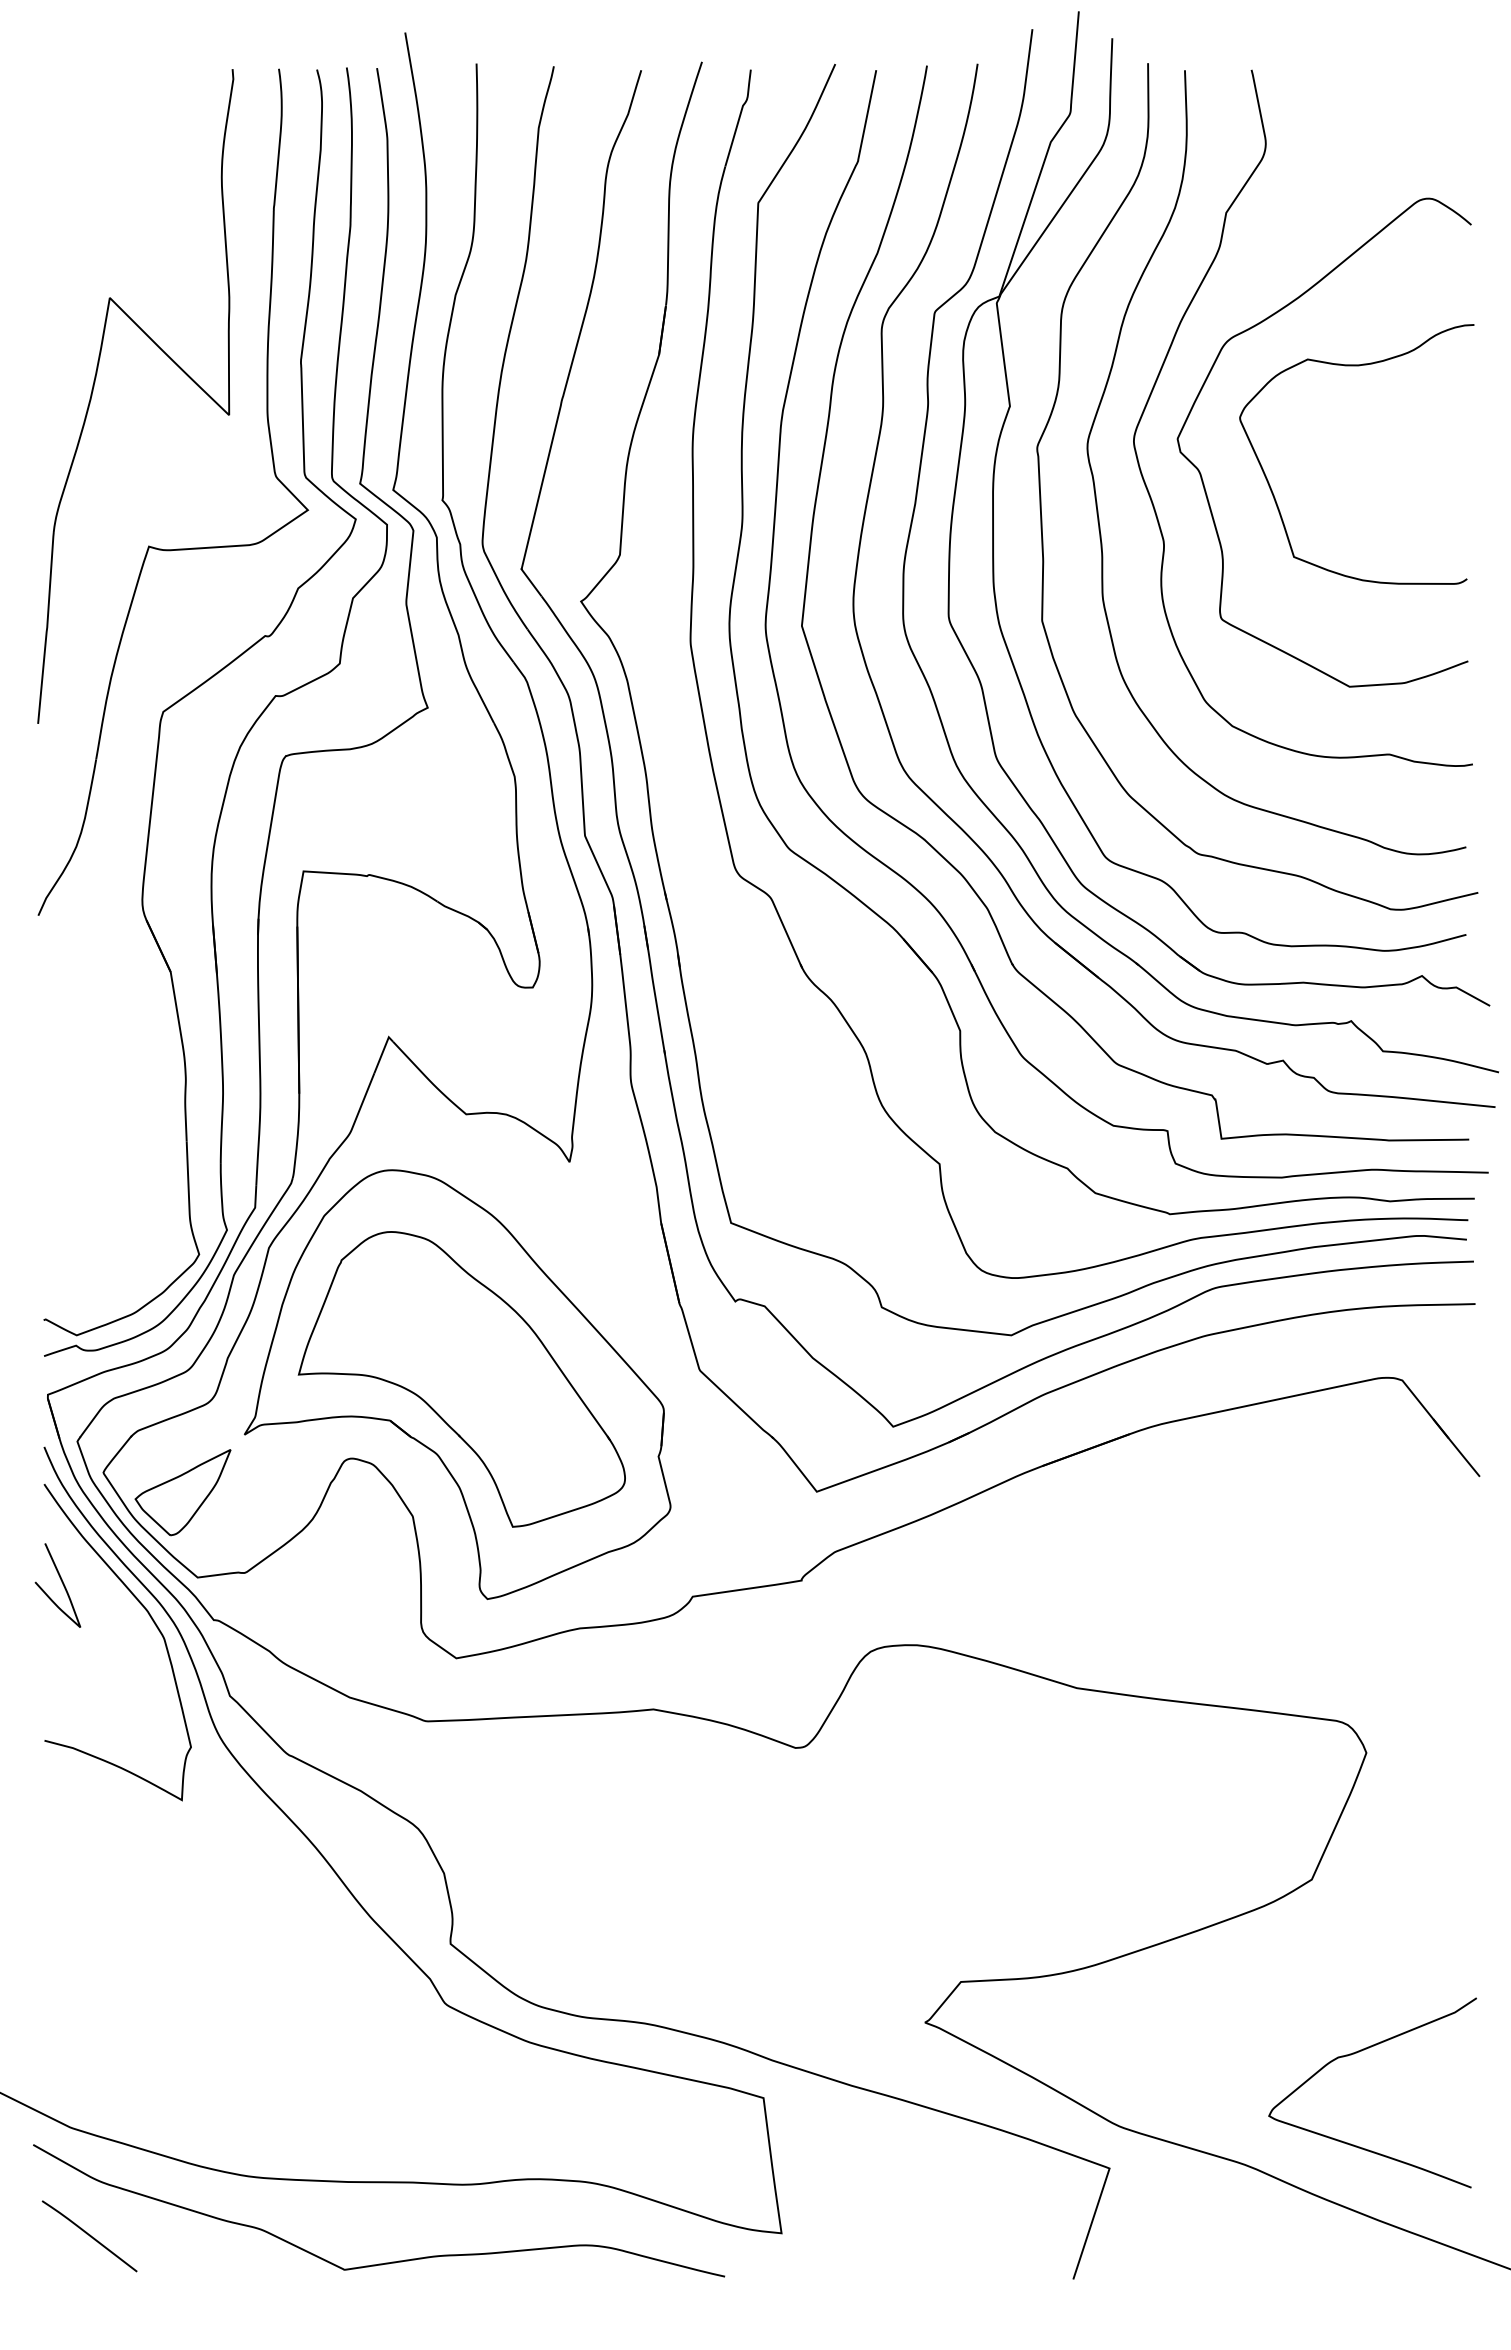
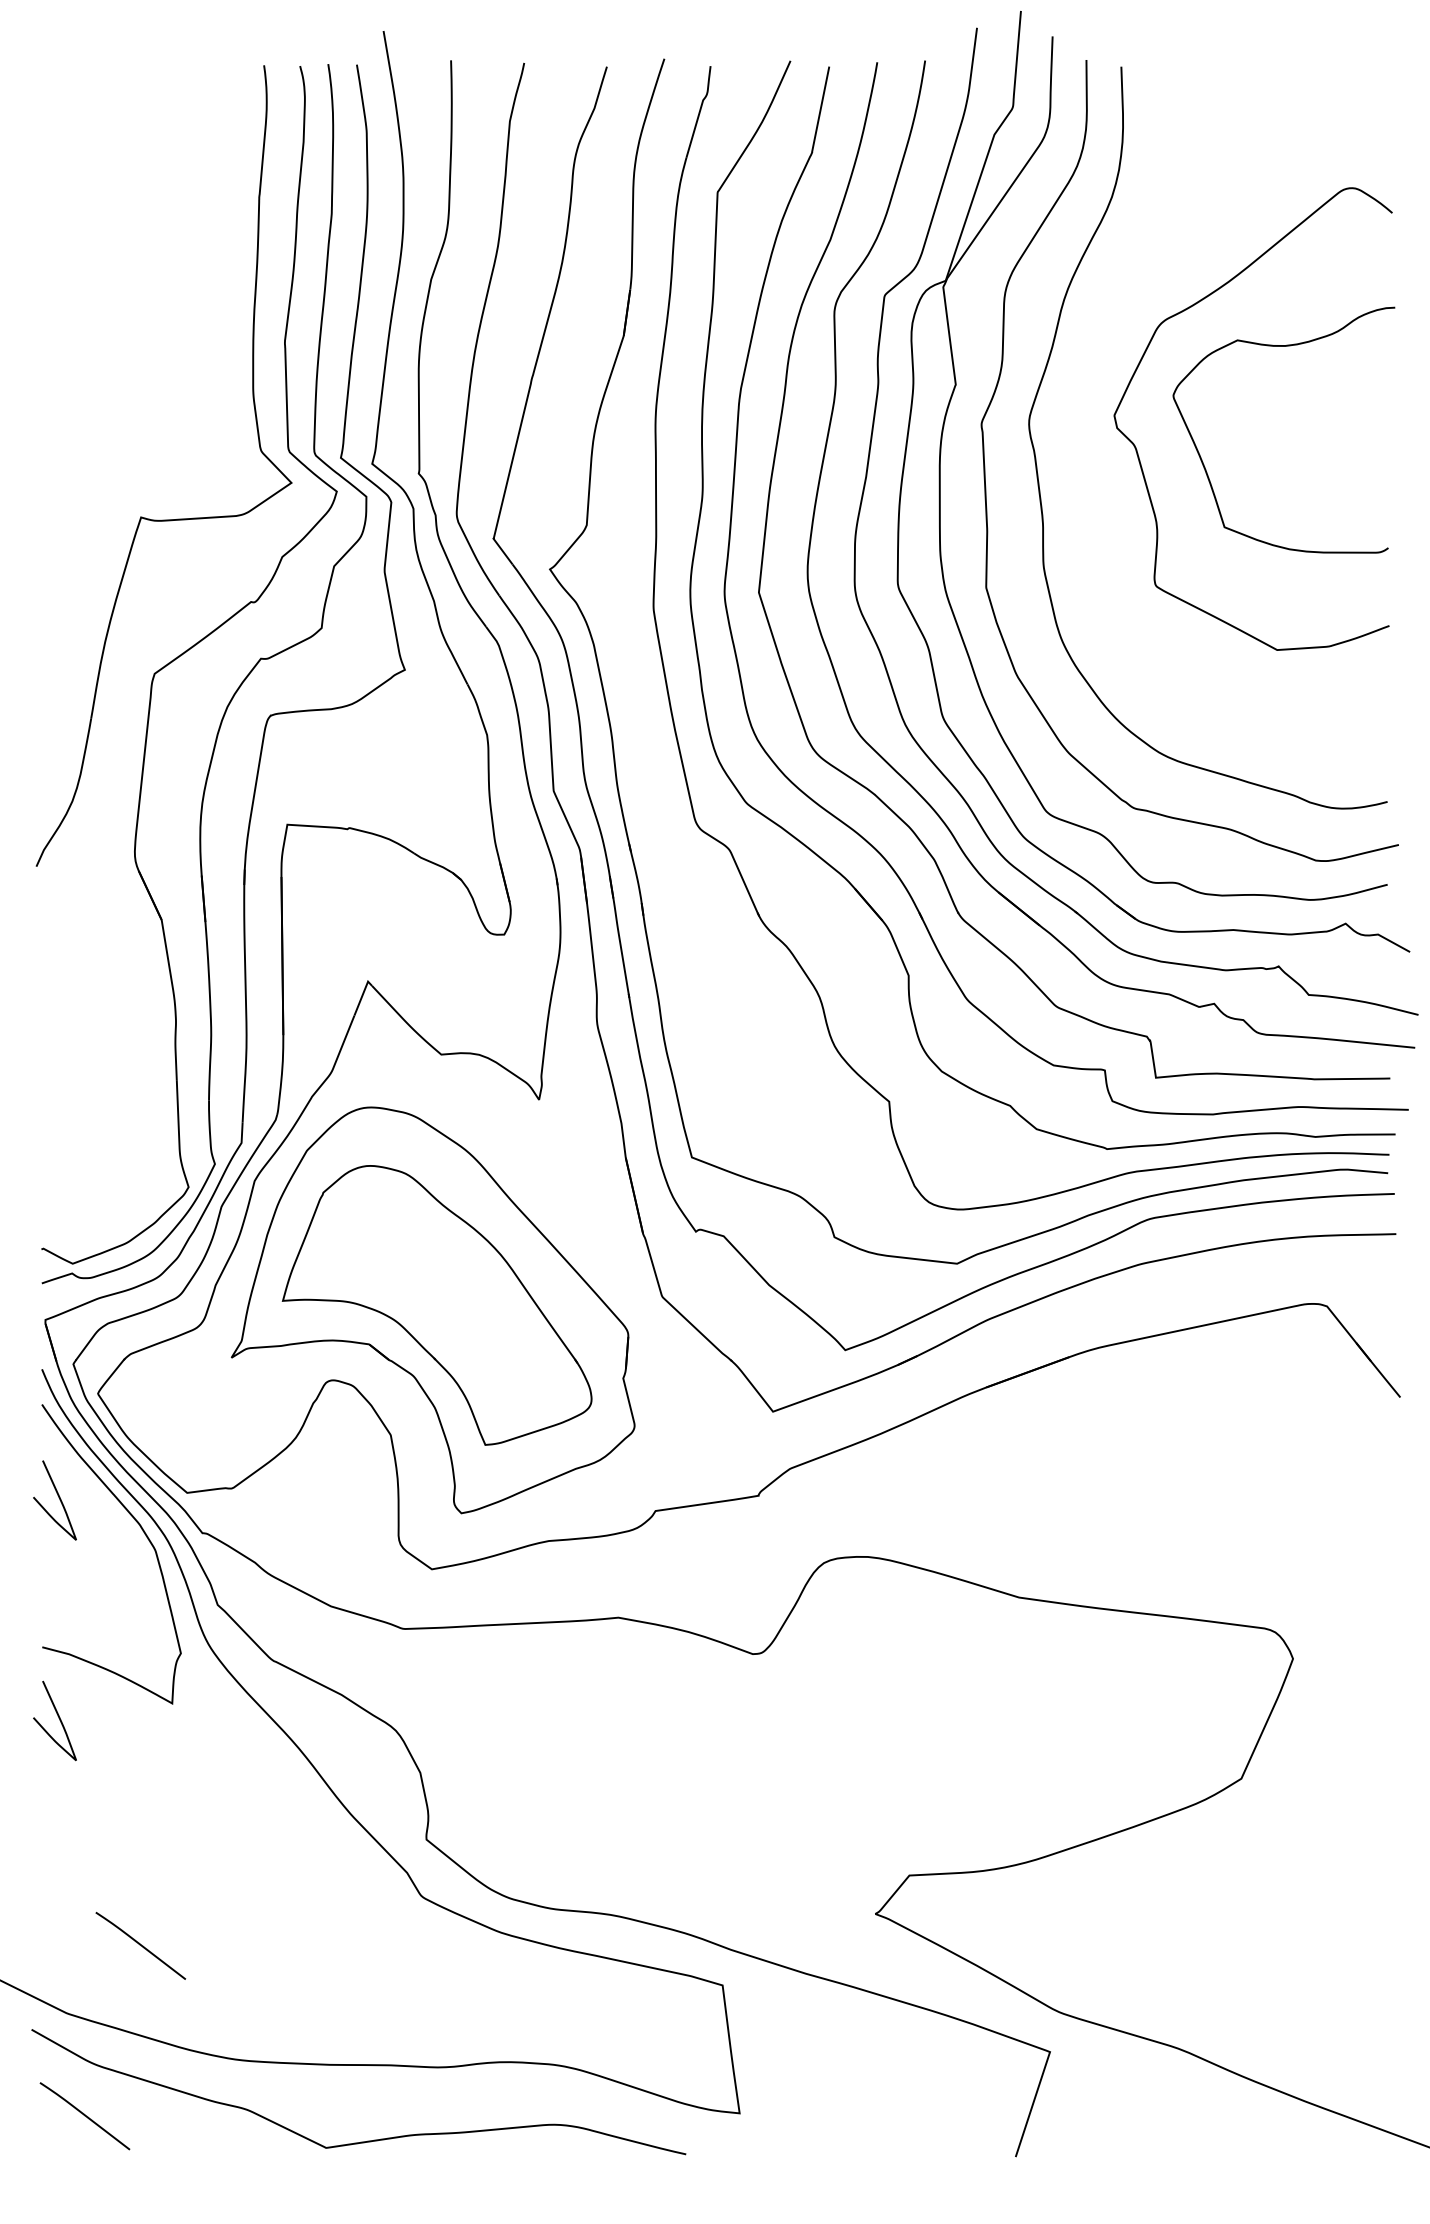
curve: (1164, 364) -> (1101, 345), removed
part: (94, 387) -> (89, 366), removed
part: (182, 1492) -> (172, 1412), removed
curve: (61, 1815) -> (58, 1718), added
curve: (1354, 2054) -> (1281, 1944), removed
curve: (148, 2056) -> (140, 1946), added

